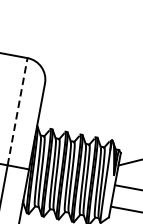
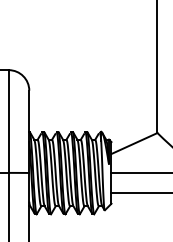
line: (17, 111) -> (8, 121), dashed -> solid

